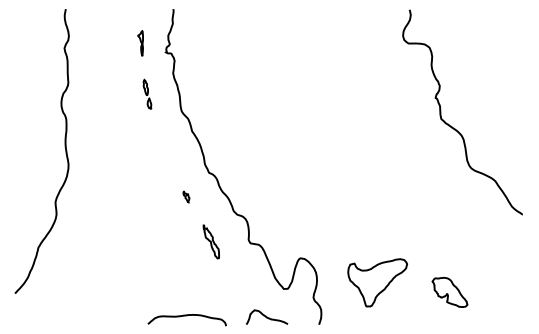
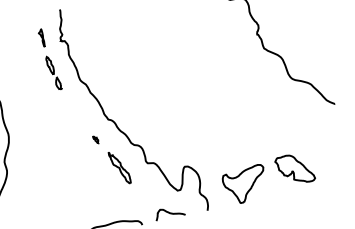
part: (147, 94) -> (53, 73), size x1.67
part: (211, 241) -> (119, 167), size x1.43
part: (377, 282) -> (245, 184), moved
part: (449, 292) -> (294, 169), size x1.43

